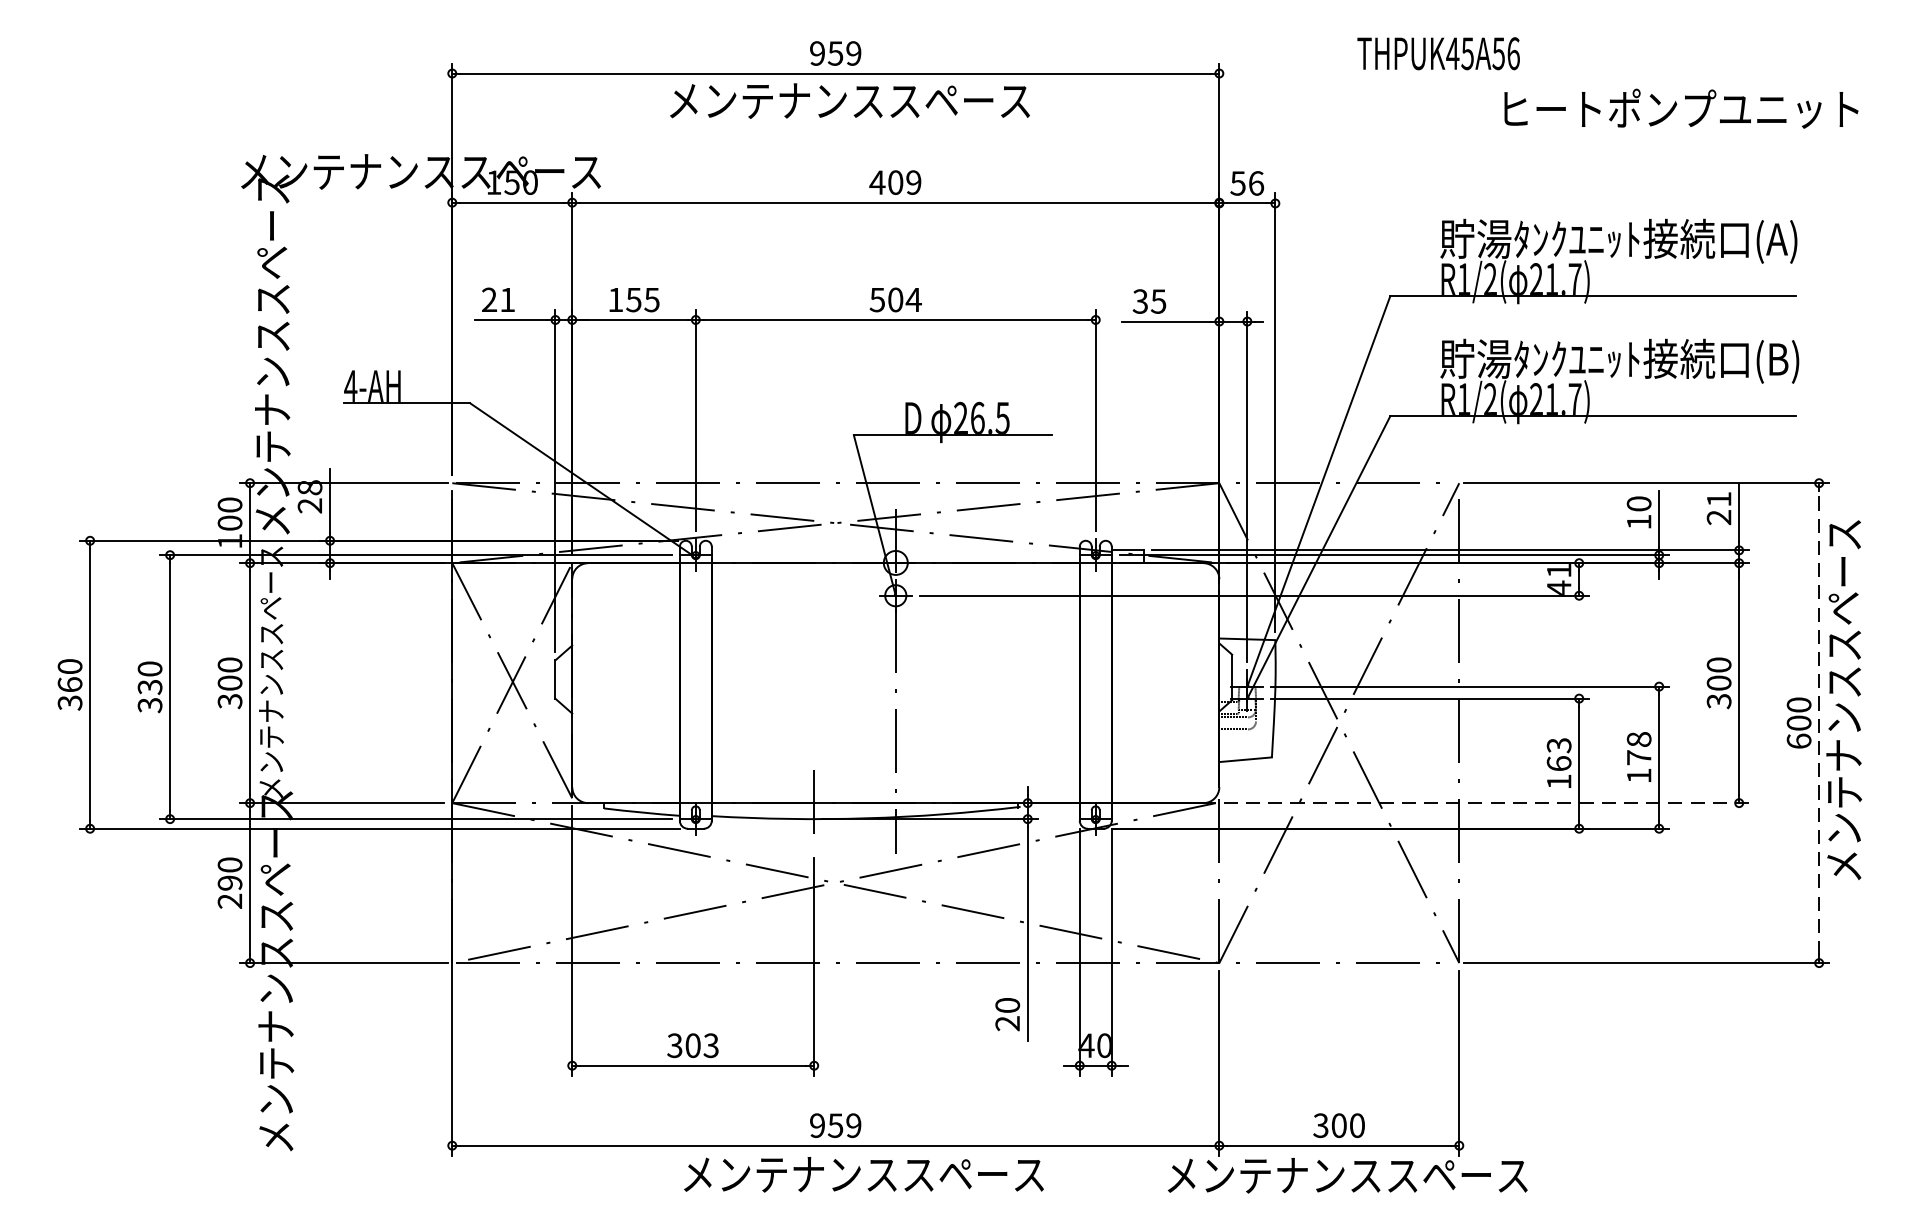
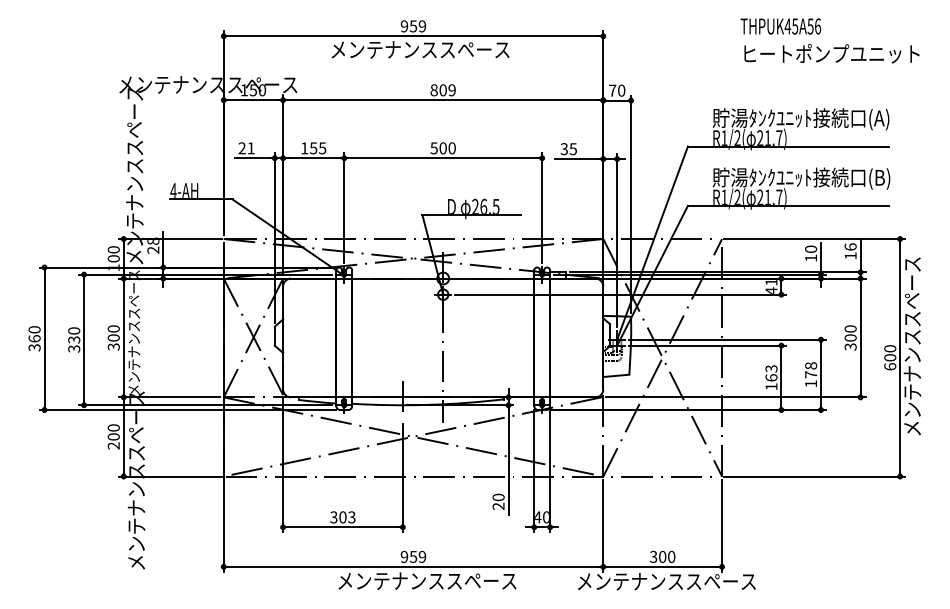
text: (1437, 53) -> (780, 26), moved
text: (878, 183) -> (434, 90), 409 -> 809
text: (1245, 183) -> (616, 90), 56 -> 70
text: (914, 300) -> (452, 148), 504 -> 500
text: (1718, 508) -> (850, 251), 21 -> 16
line: (1819, 722) -> (900, 357), dashed -> solid
line: (1488, 803) -> (736, 397), dashed -> solid
text: (229, 882) -> (113, 436), 290 -> 200

